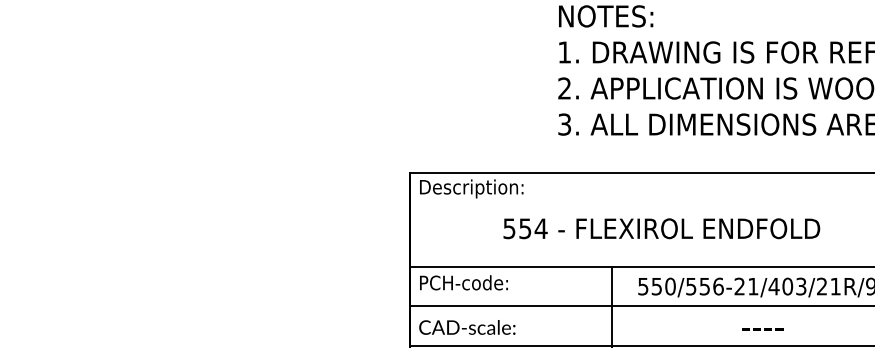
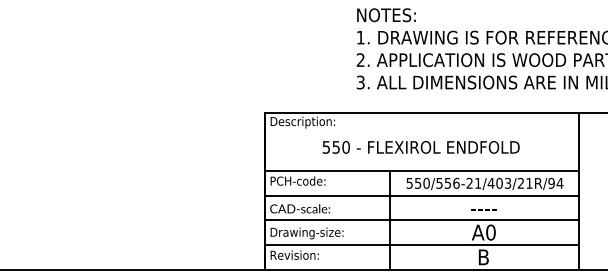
text: (541, 228) -> (346, 147), 554 -> 550

